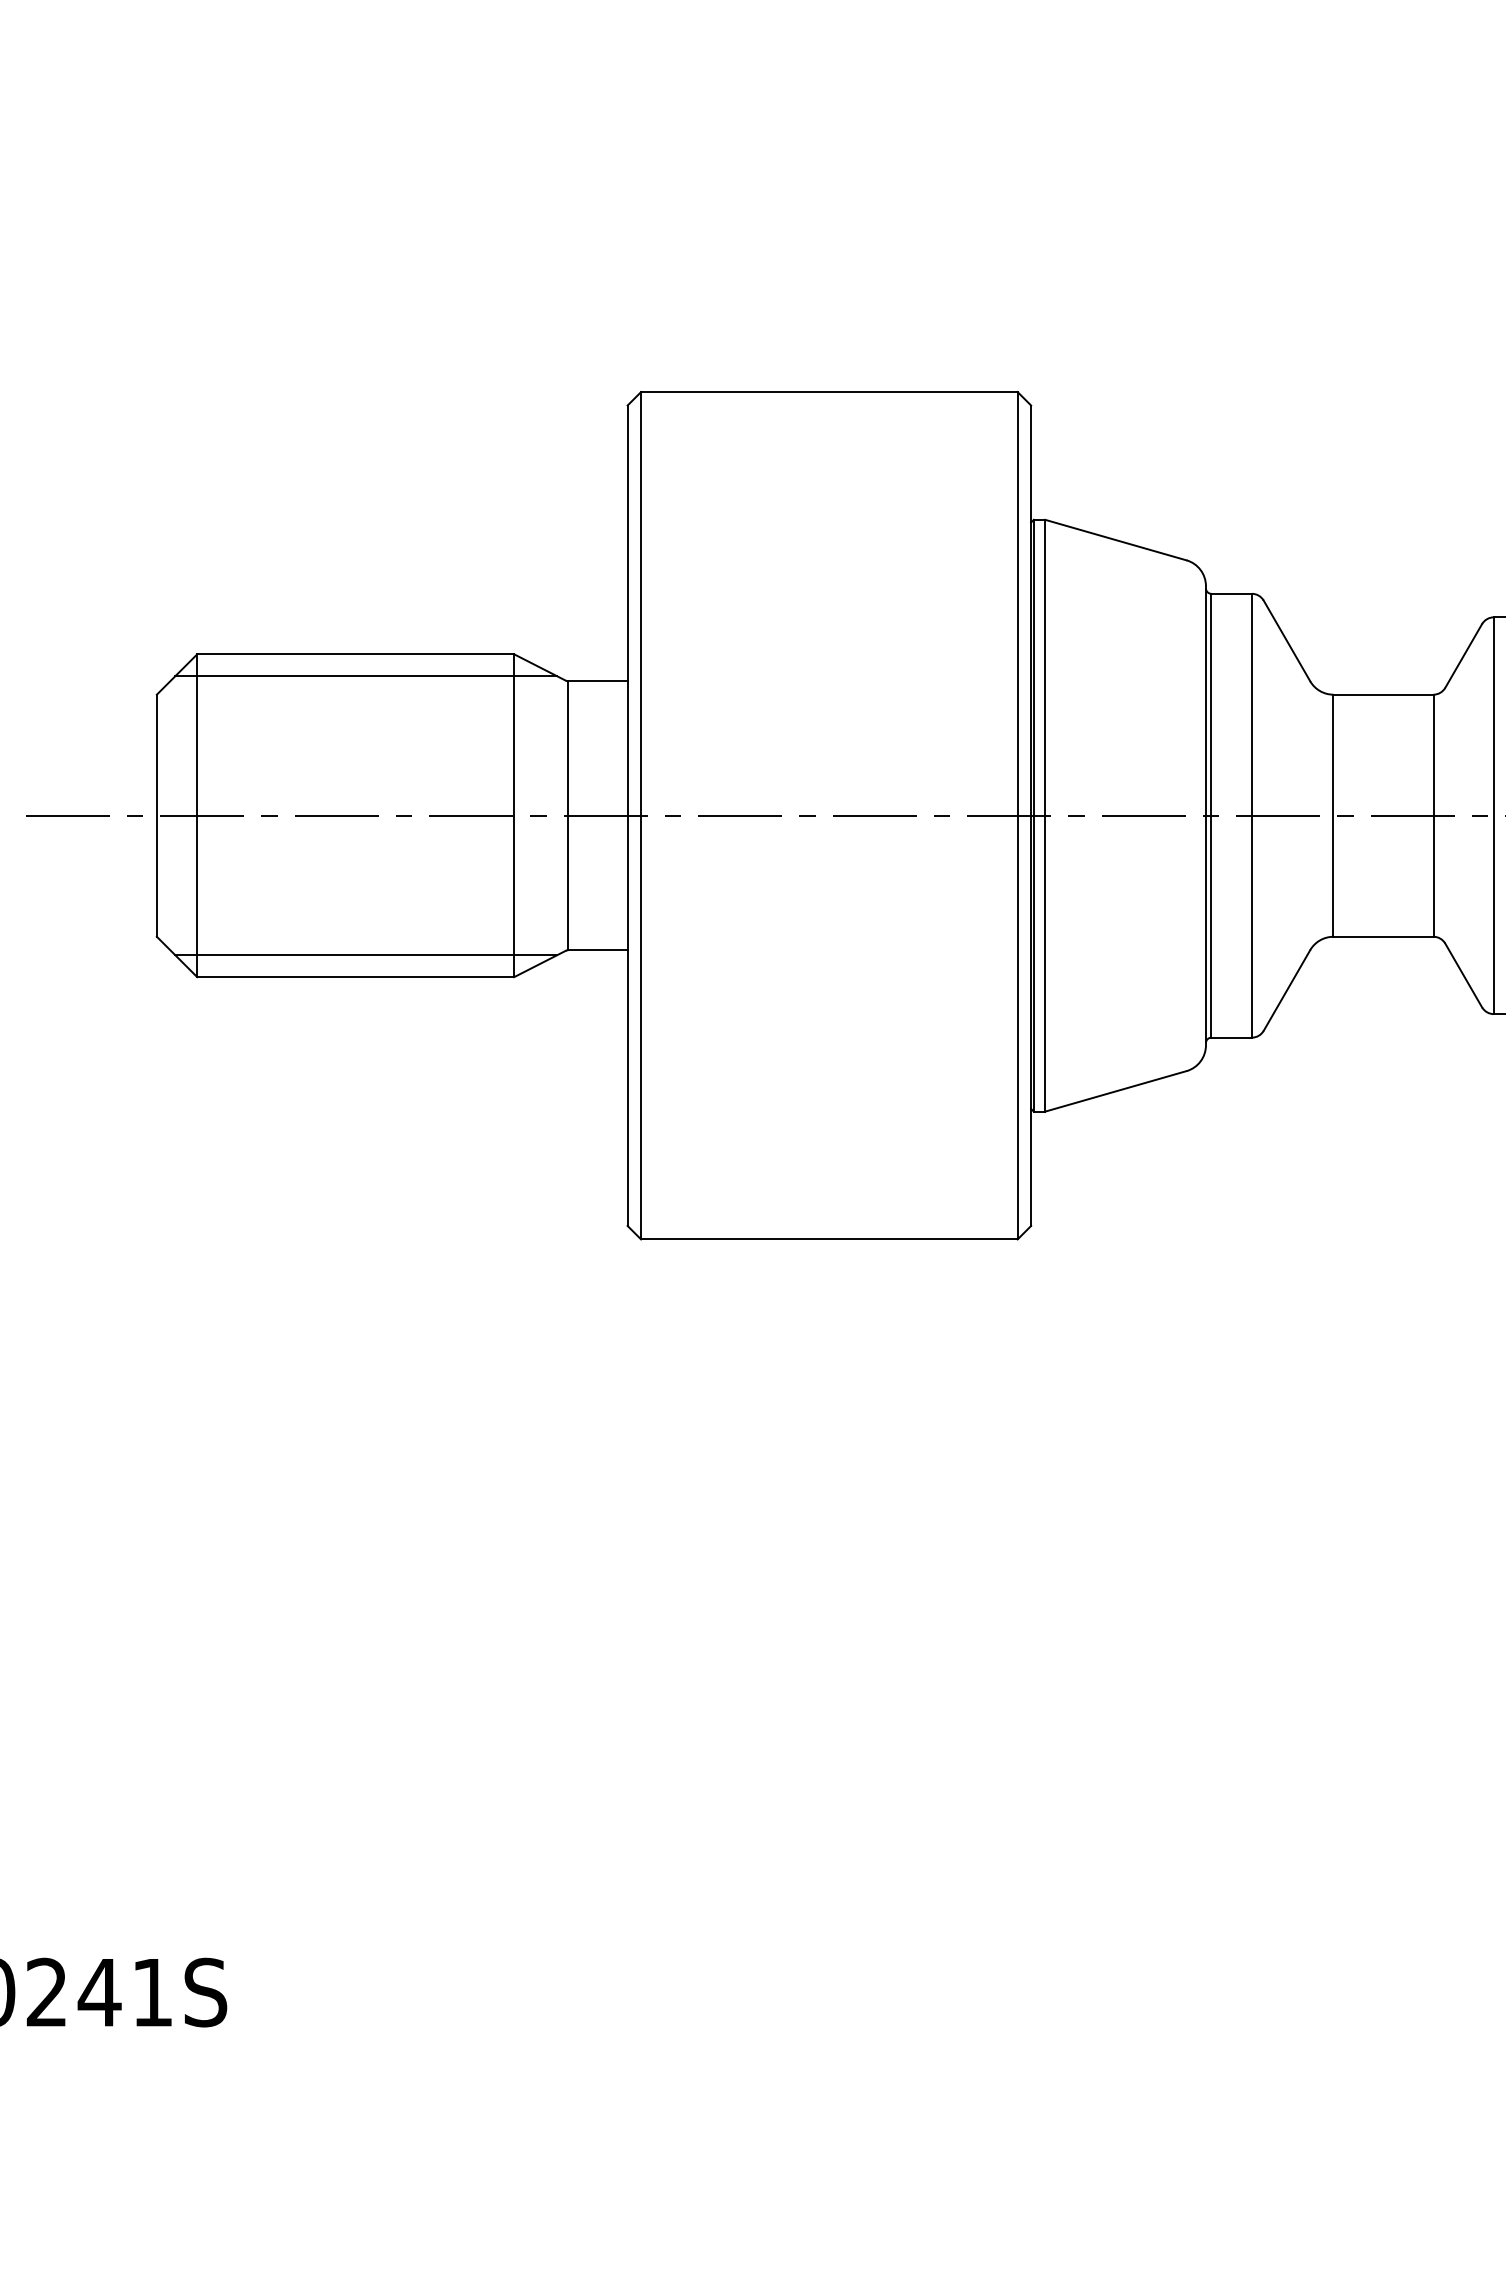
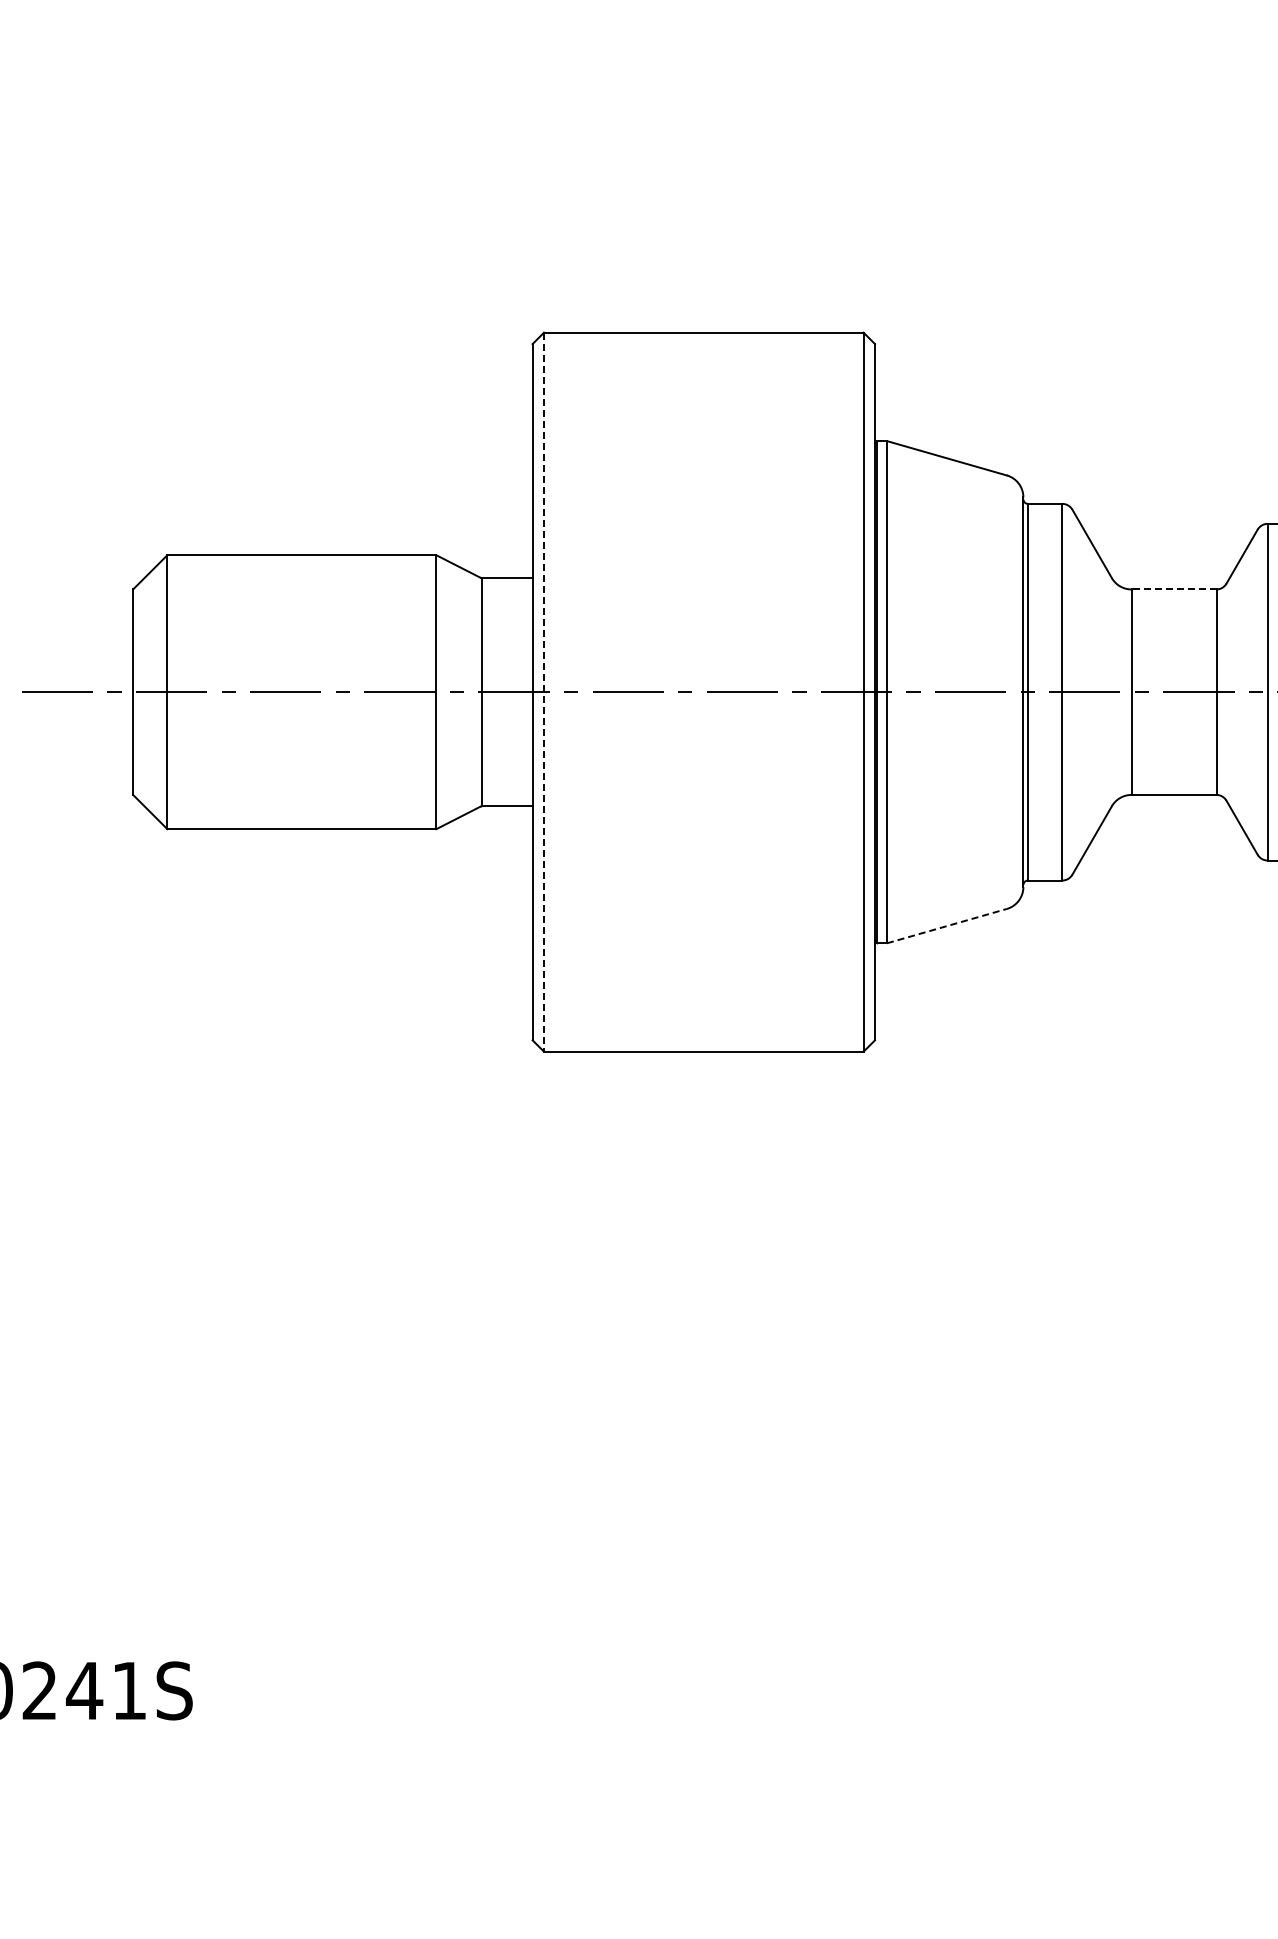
line: (365, 675) -> (310, 573), removed
line: (1382, 694) -> (1173, 589), solid -> dashed
line: (641, 816) -> (544, 692), solid -> dashed
line: (365, 955) -> (310, 810), removed
line: (1116, 1090) -> (947, 925), solid -> dashed

